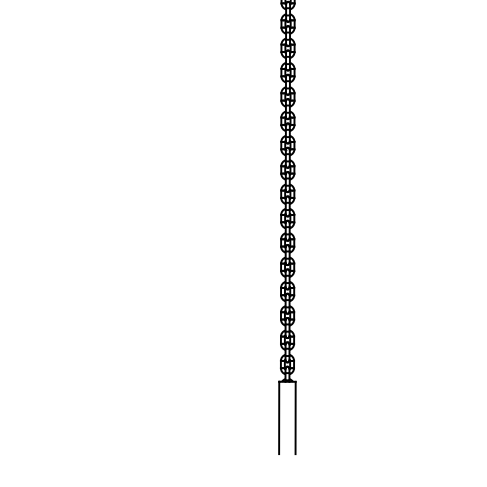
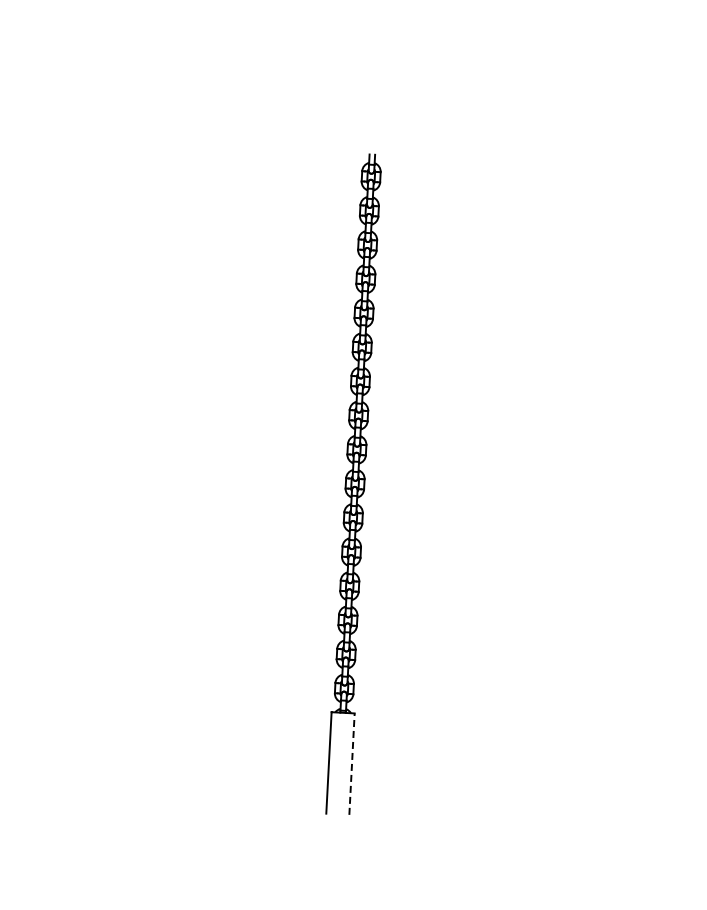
line: (295, 418) -> (352, 764), solid -> dashed

